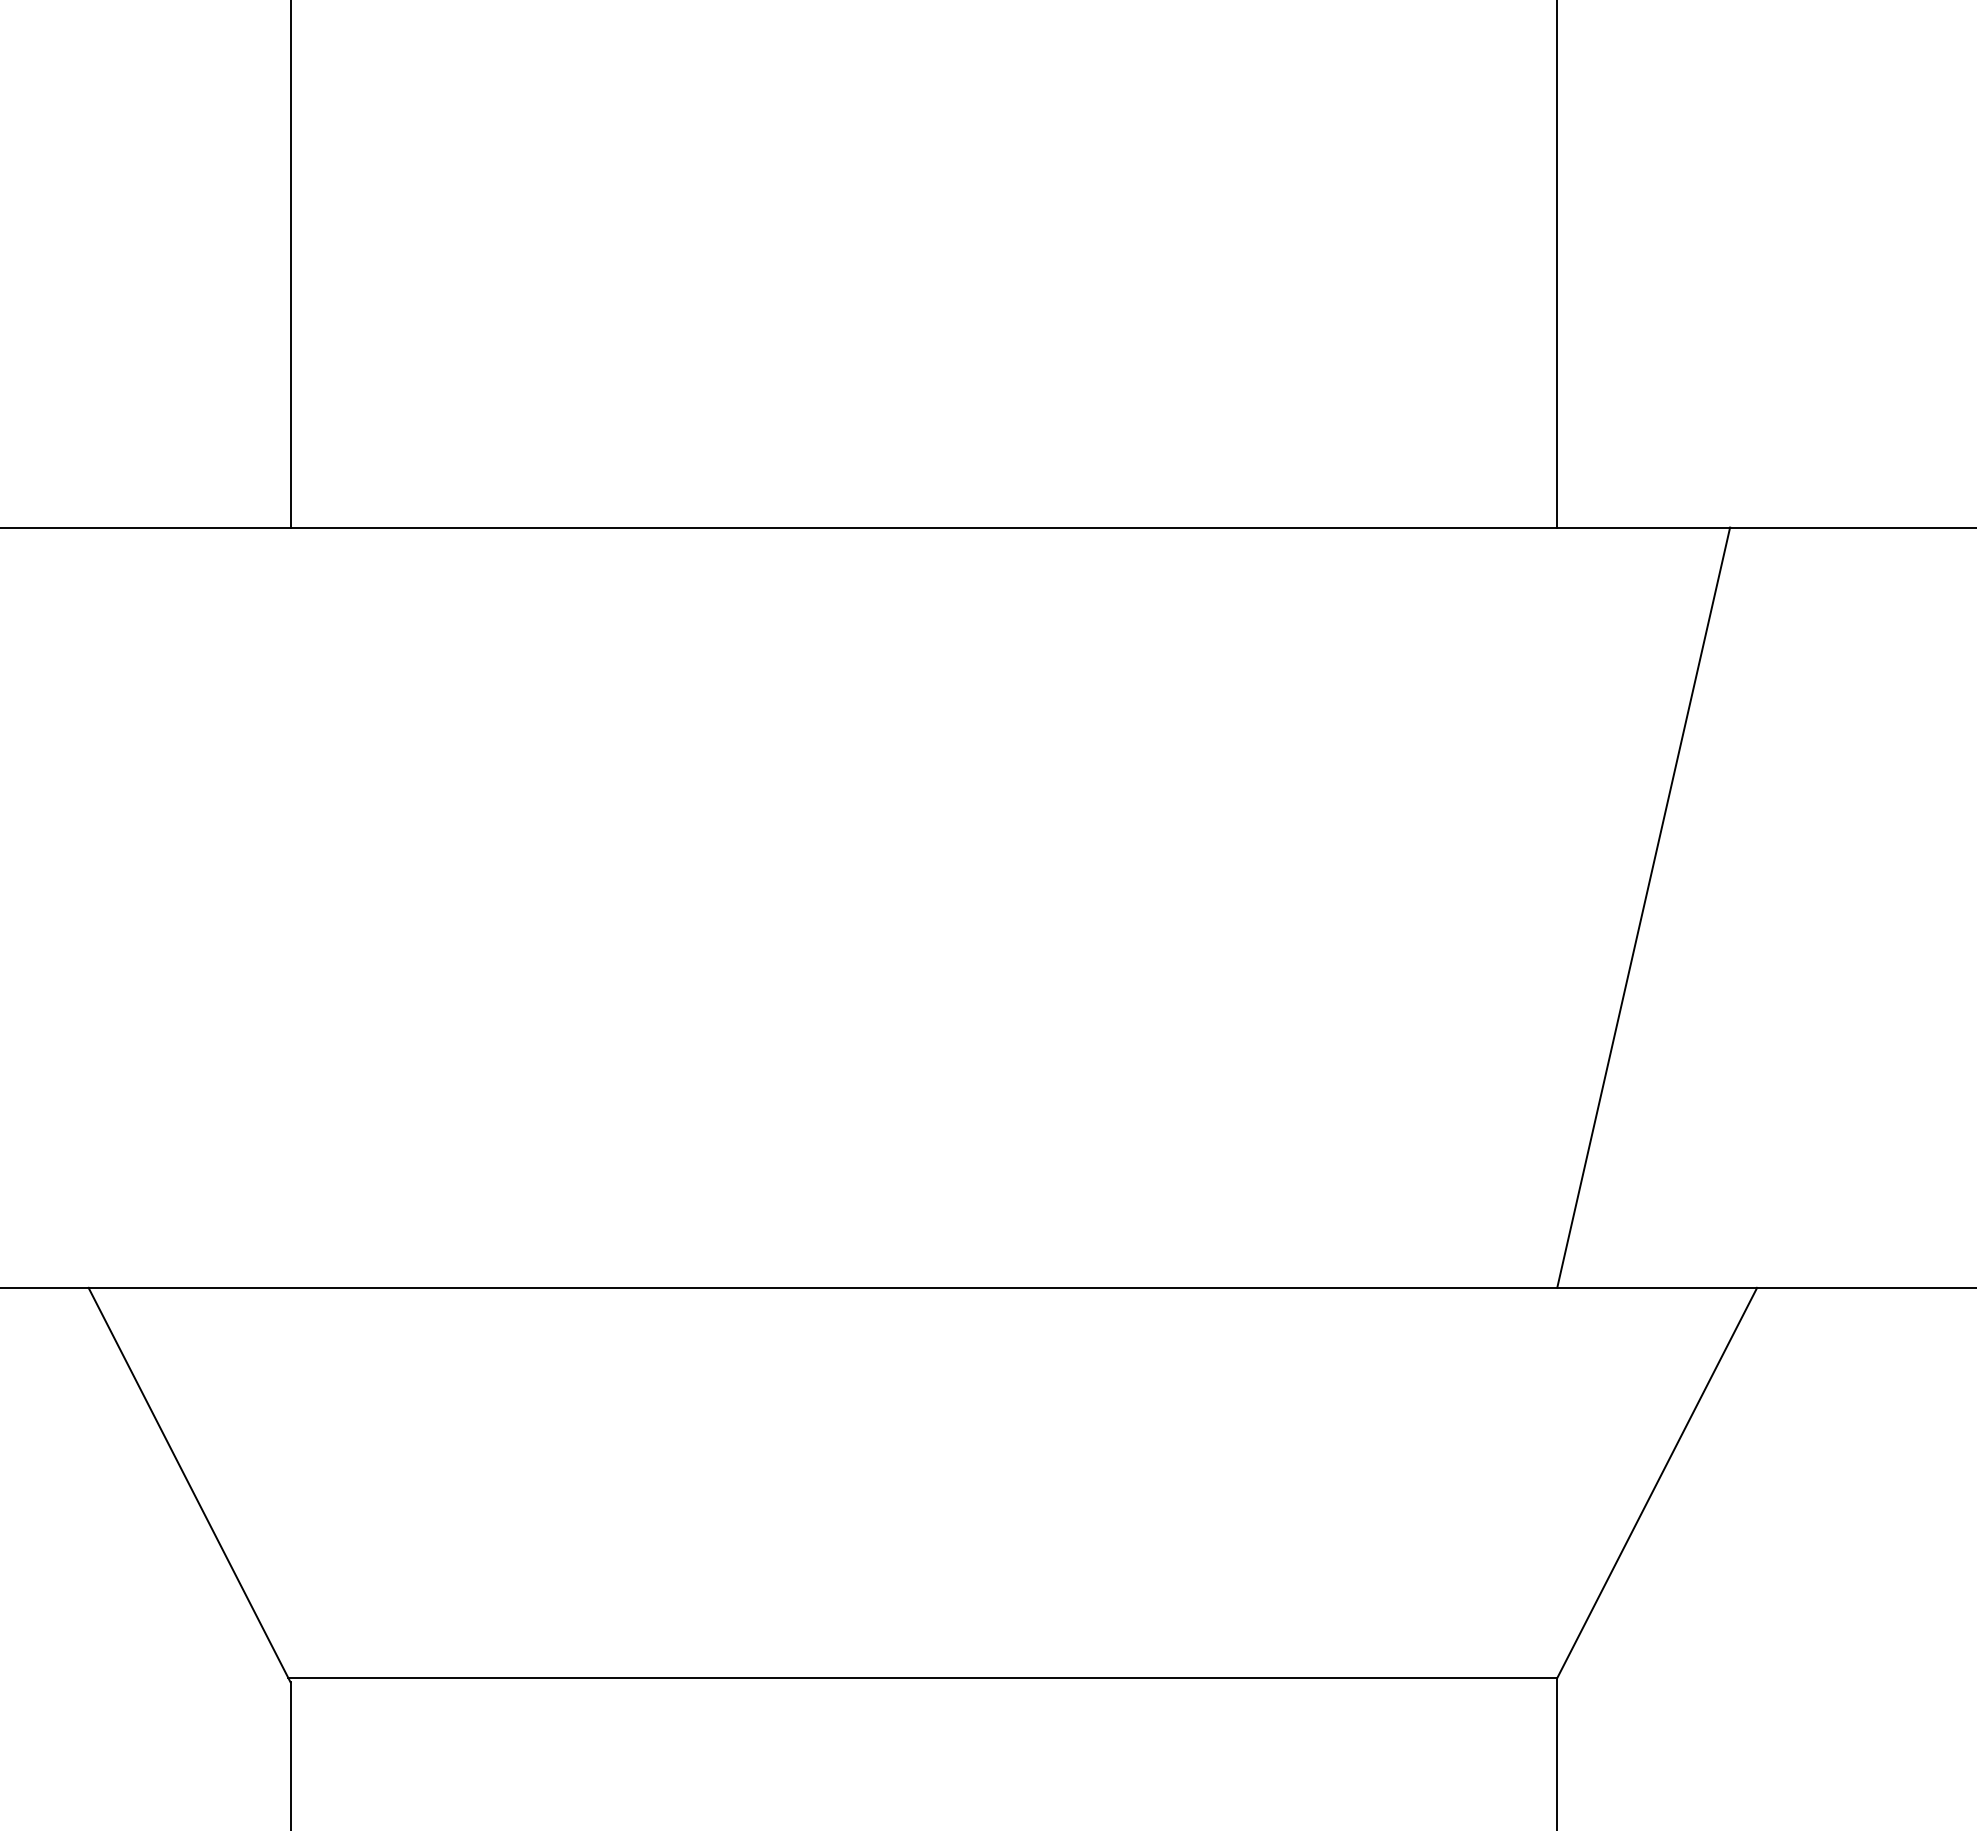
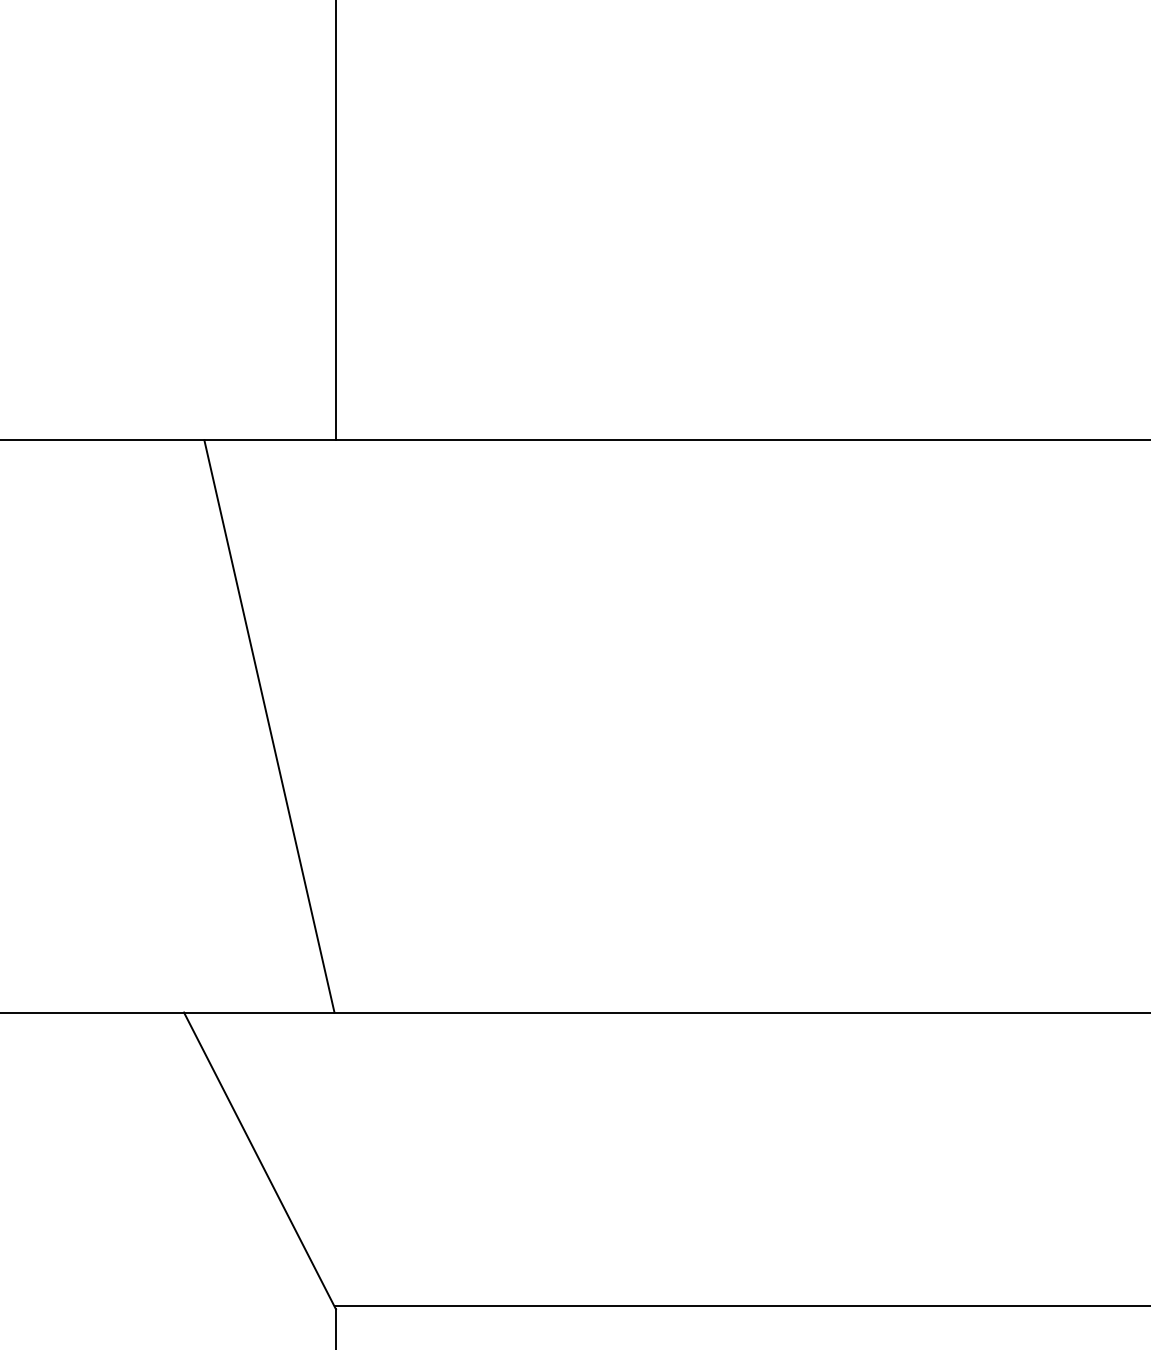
line: (201, 907) -> (269, 726), added

